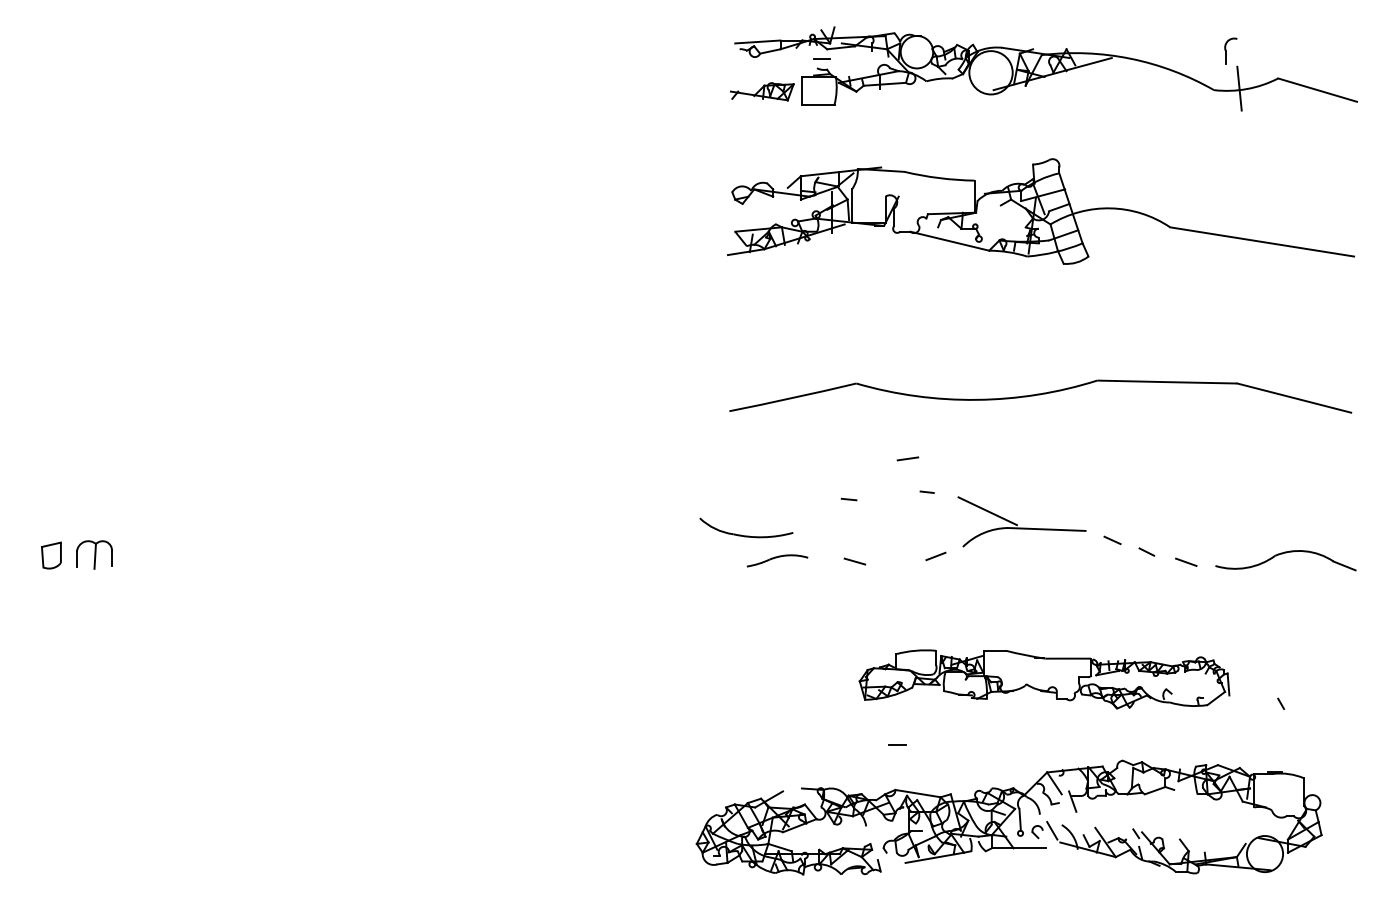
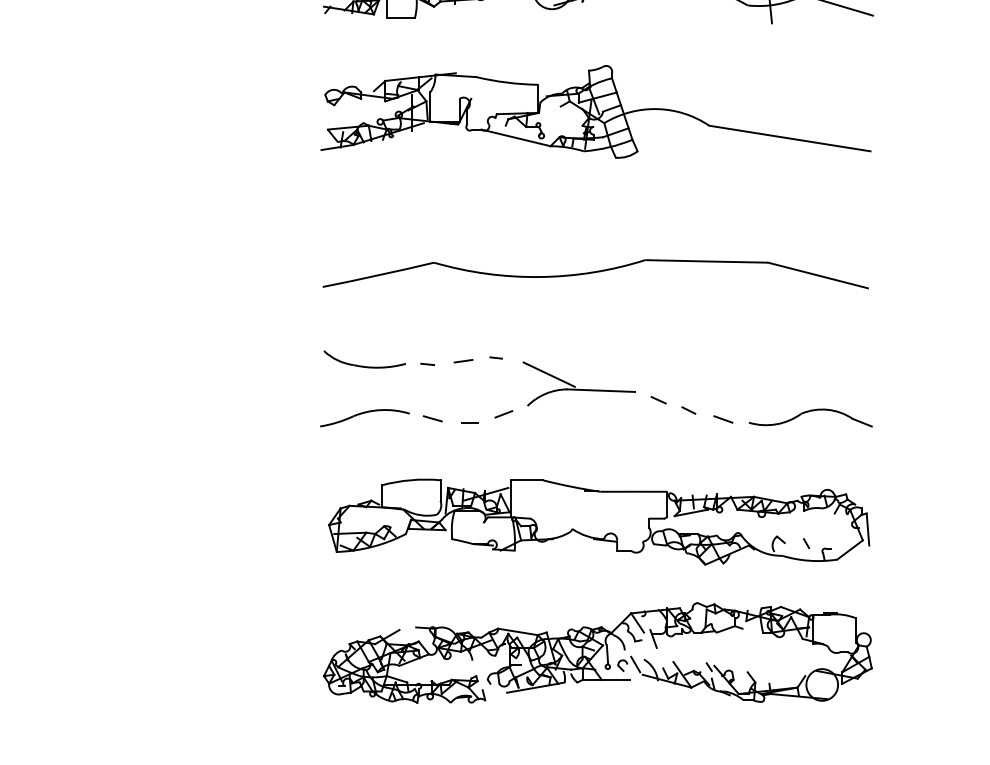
line: (907, 458) -> (463, 360), moved
part: (746, 535) -> (364, 366), moved
part: (777, 560) -> (364, 417), size x1.67
part: (1044, 679) -> (599, 522), size x1.67
line: (897, 744) -> (470, 422), moved
part: (1008, 817) -> (597, 652), moved

